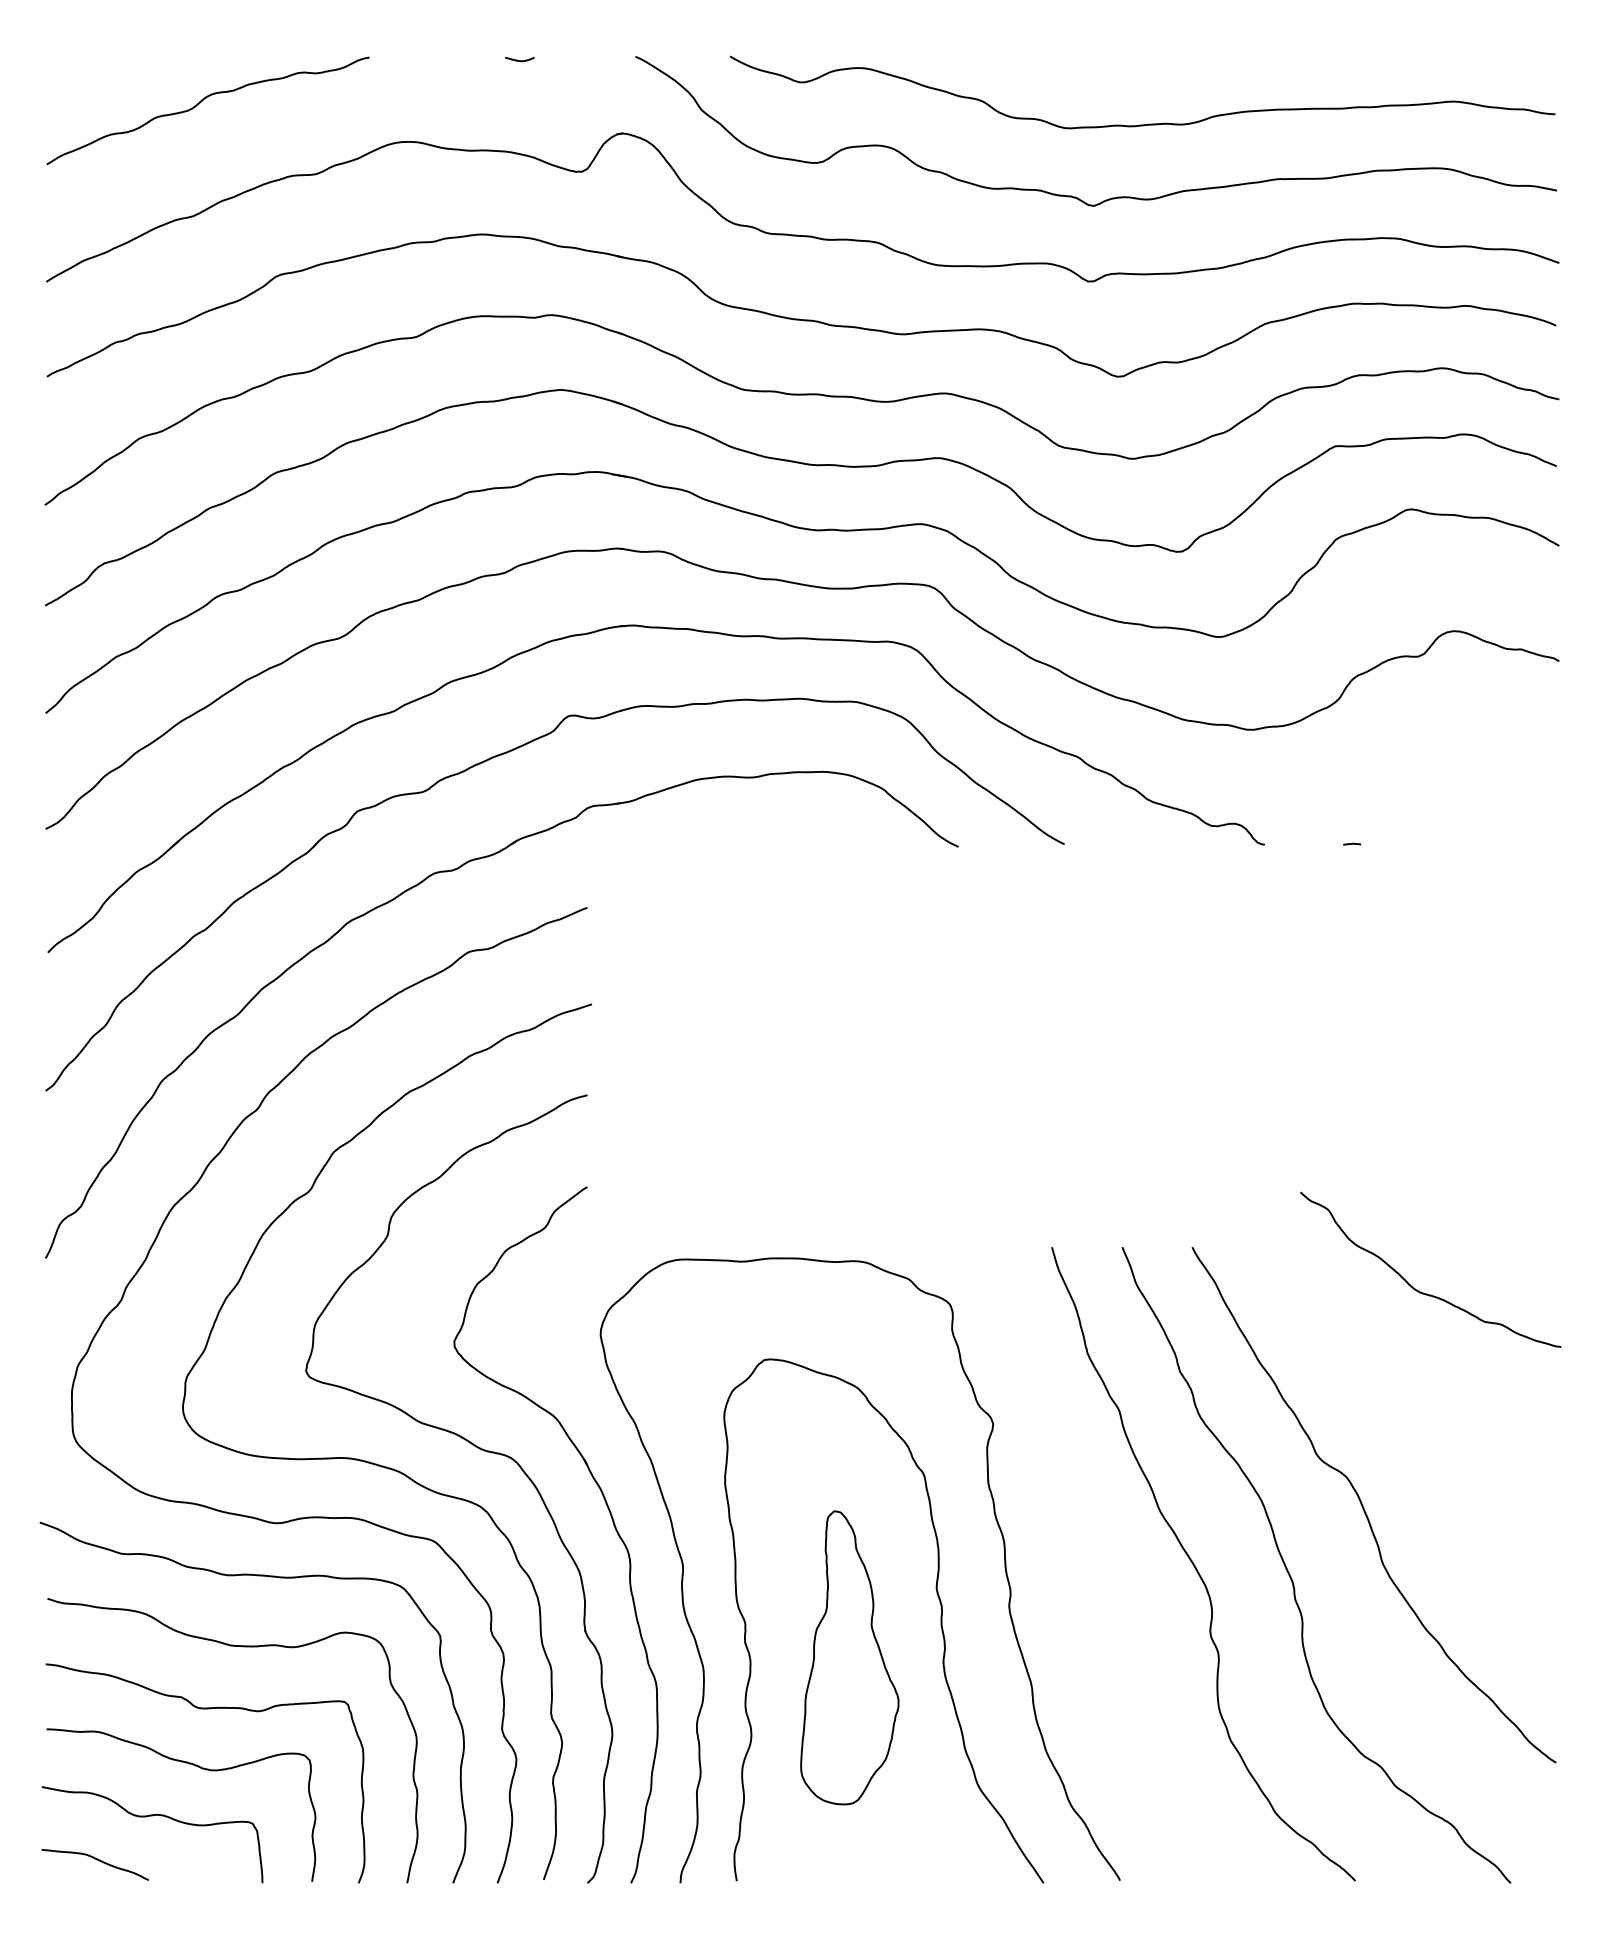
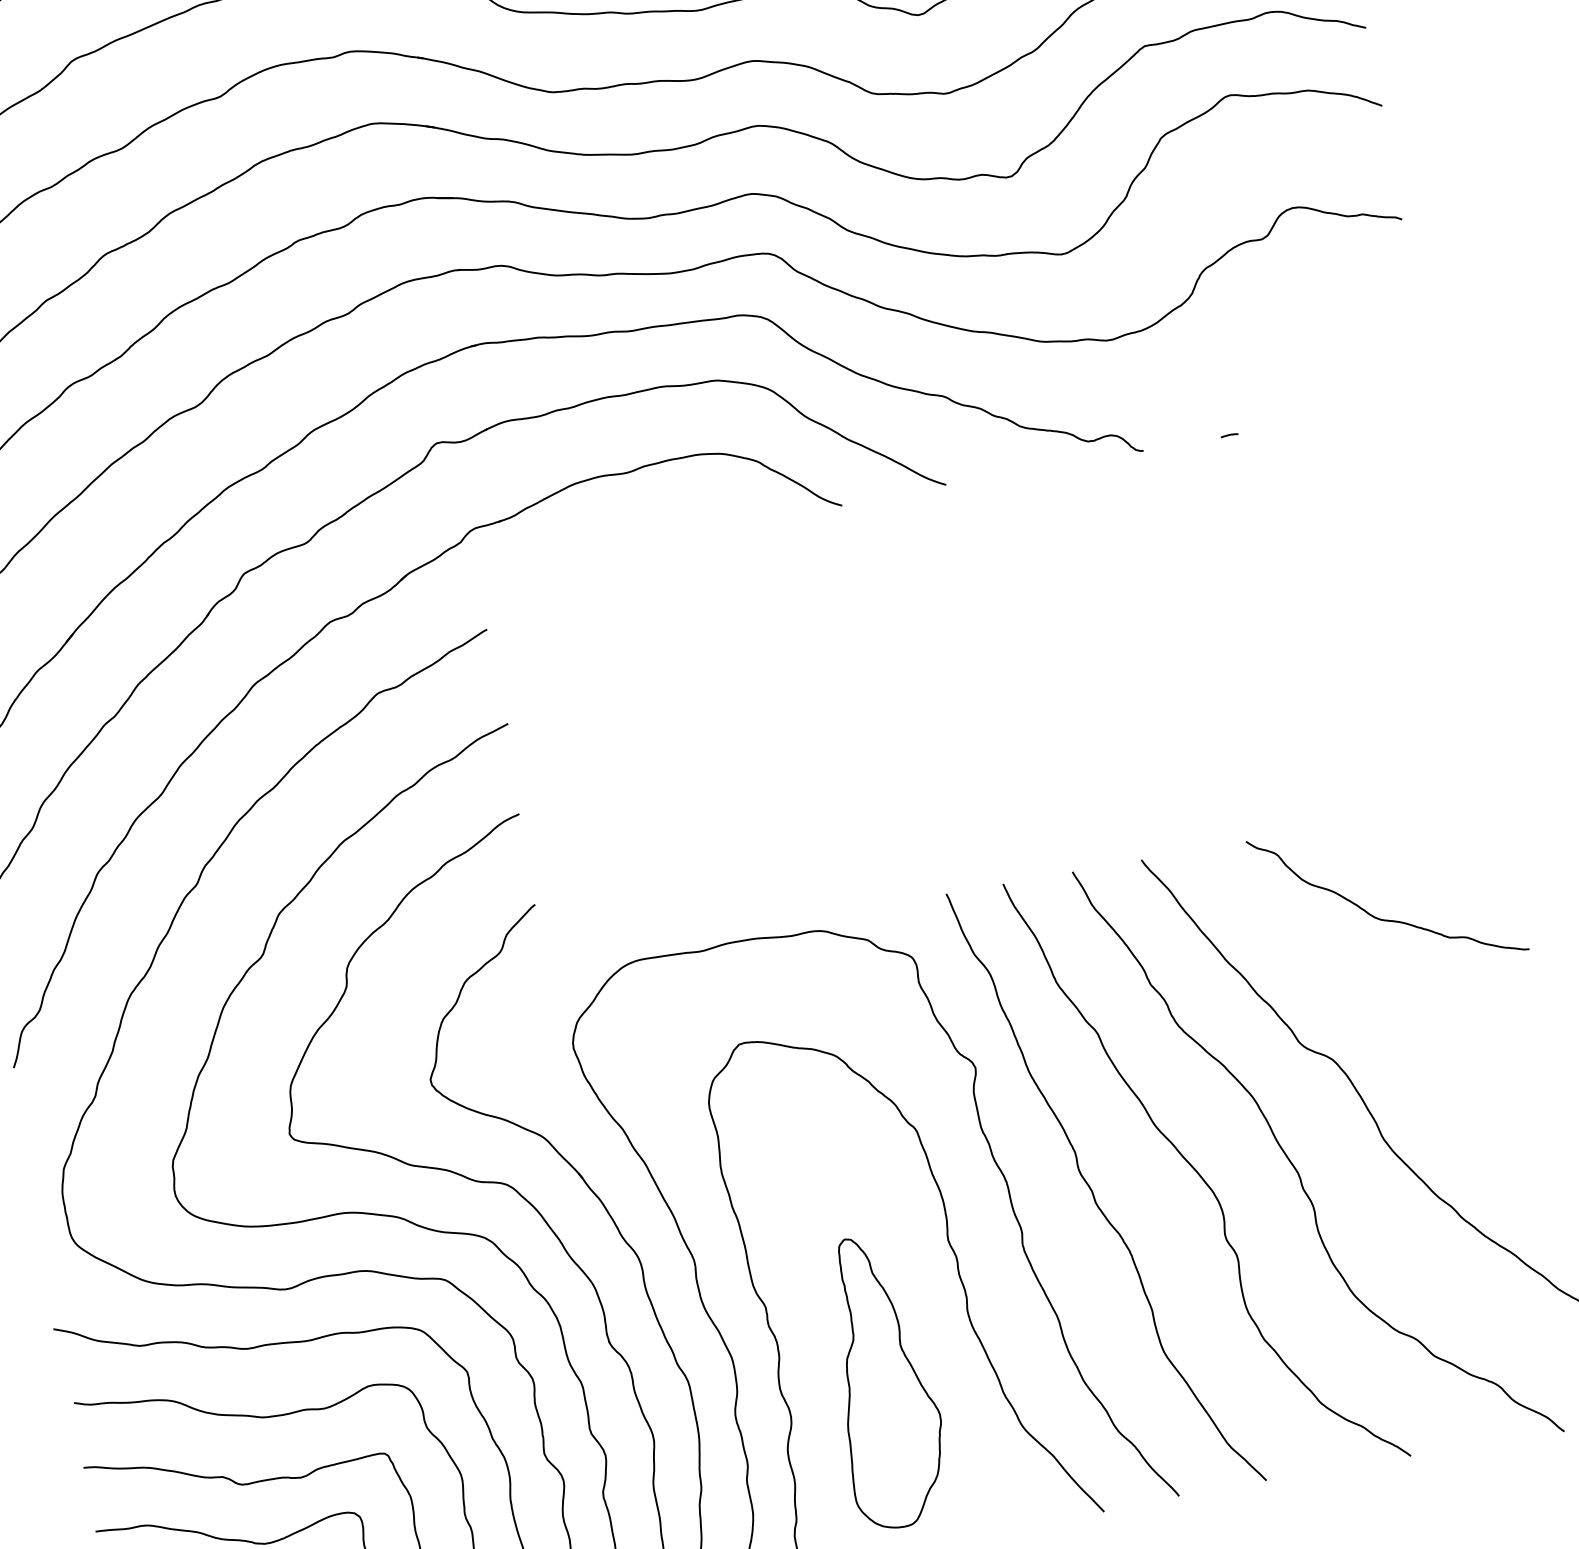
curve: (1417, 1289) -> (1377, 917), moved
curve: (1088, 1568) -> (1094, 1194), added
part: (849, 1657) -> (884, 1381), moved

